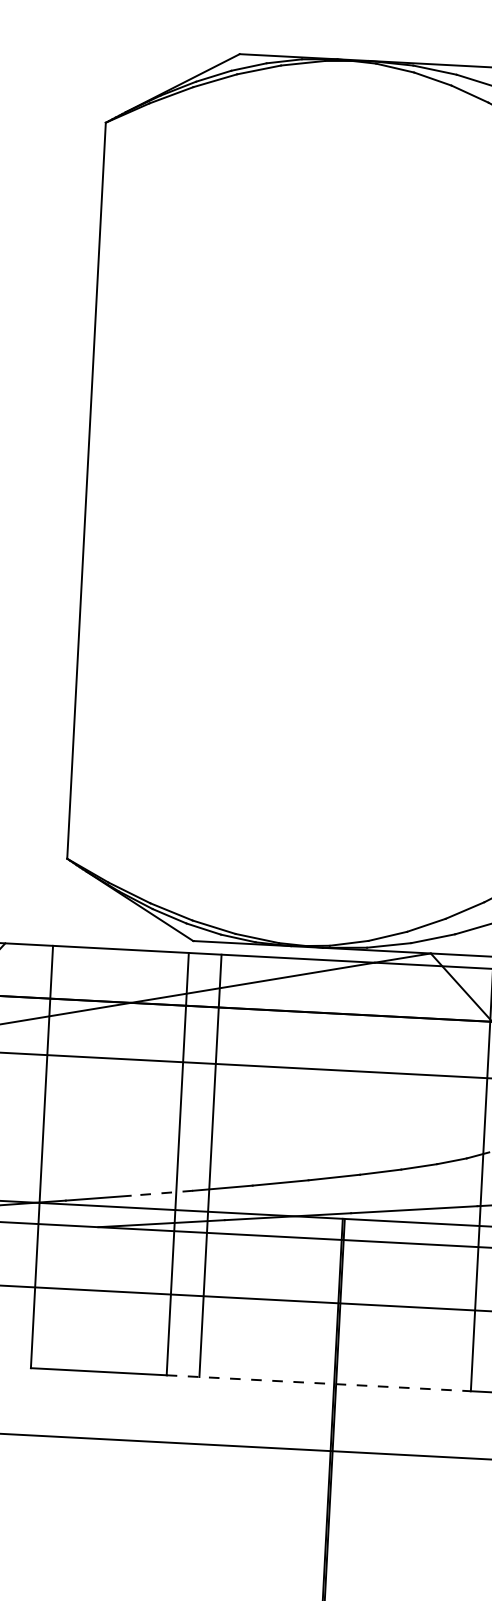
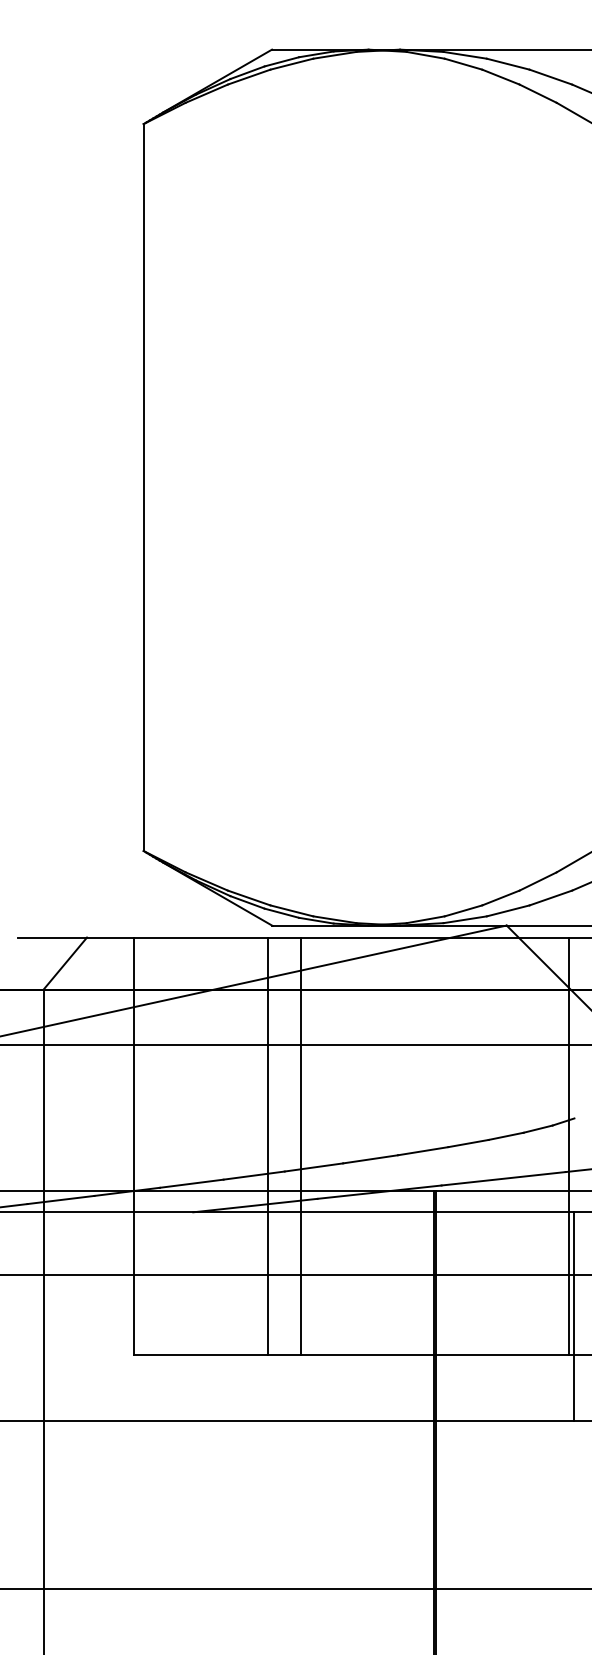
line: (162, 1193) -> (254, 1175), dashed -> solid
line: (478, 1352) -> (574, 1316), added
line: (318, 1383) -> (418, 1354), dashed -> solid

